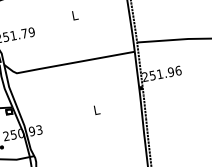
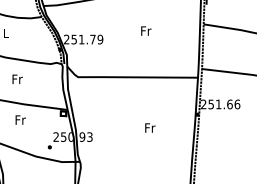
text: (75, 14) -> (146, 30), L -> Fr
text: (170, 72) -> (229, 104), 251.96 -> 251.66
text: (97, 109) -> (150, 127), L -> Fr

